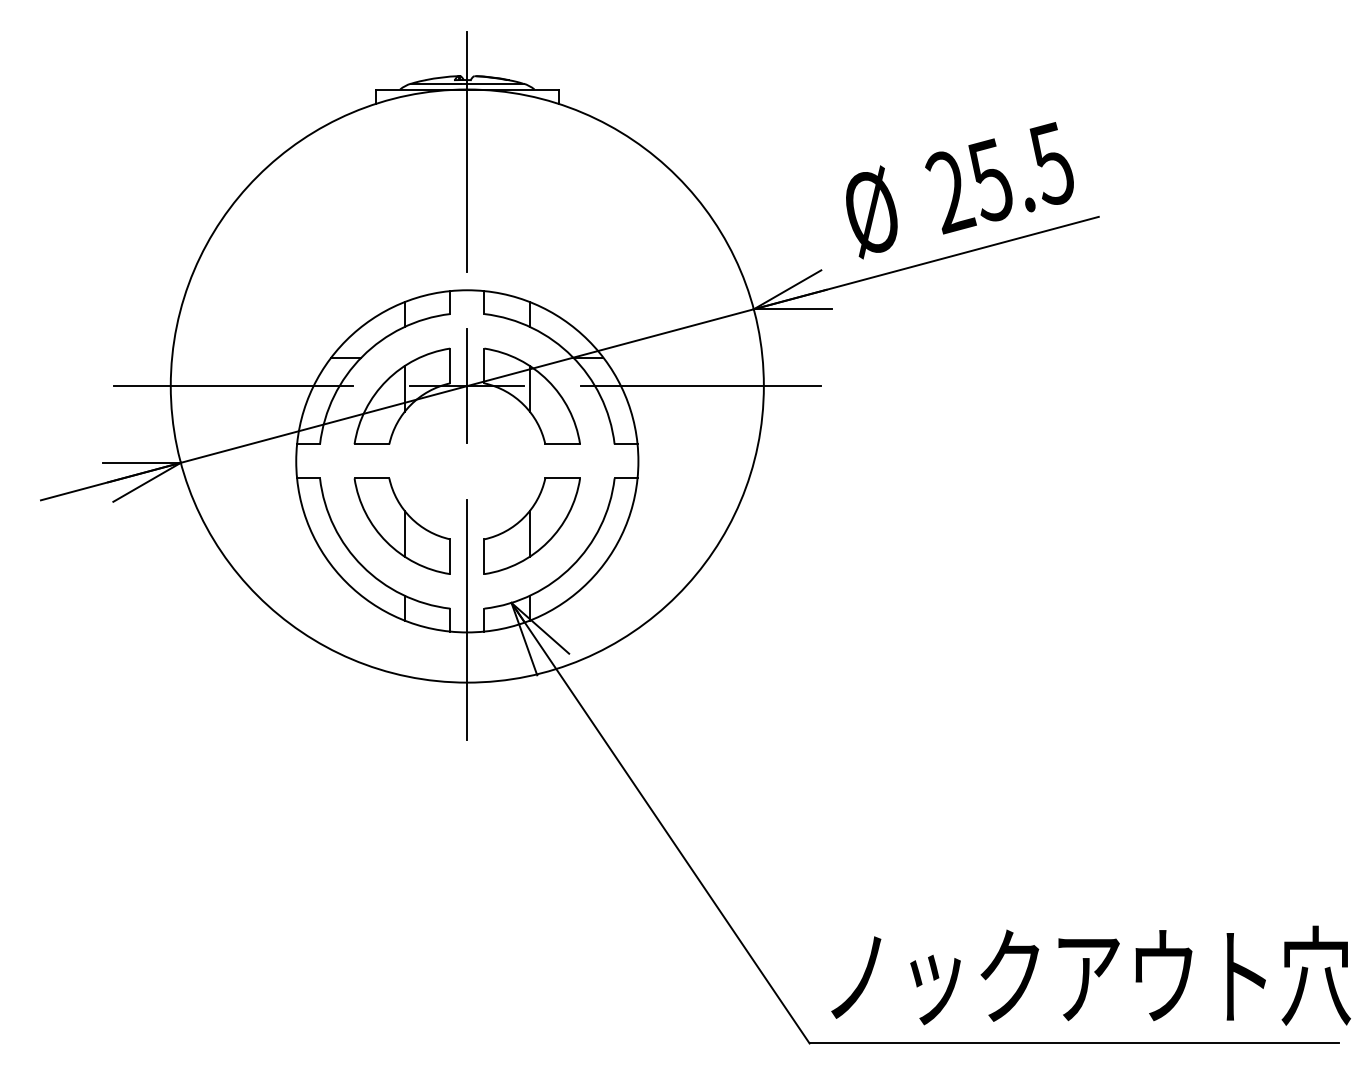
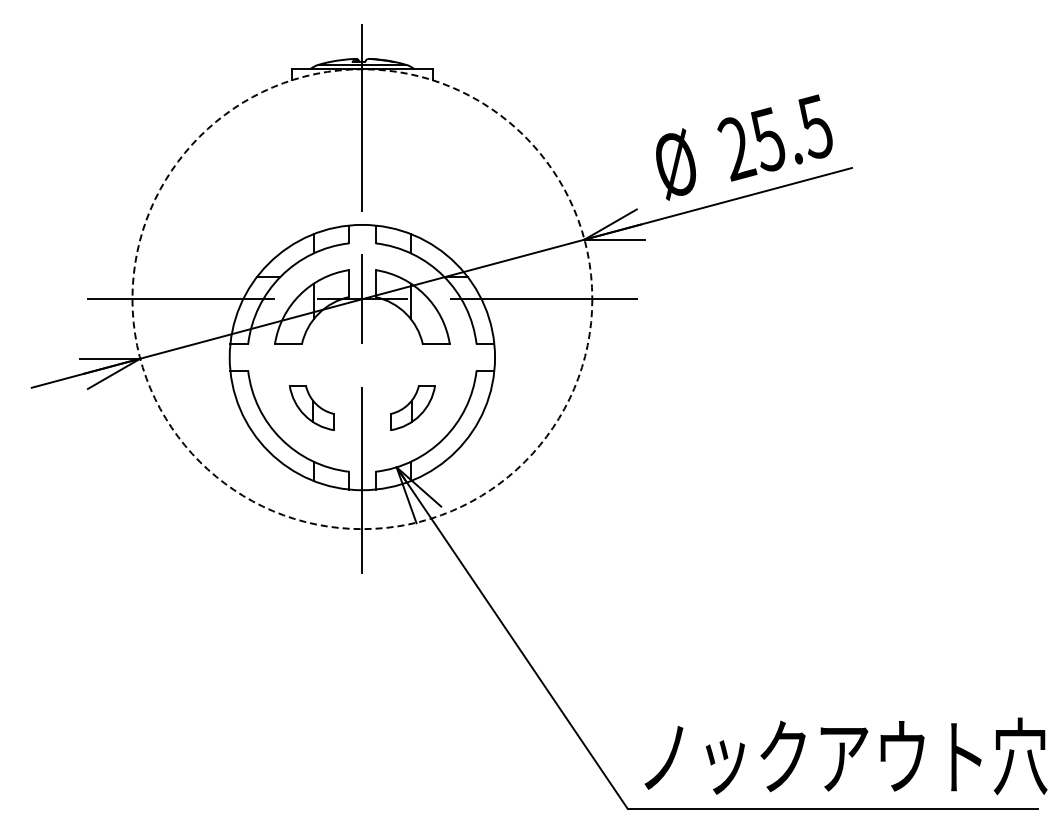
circle: (467, 386) -> (362, 299), solid -> dashed
part: (401, 525) -> (311, 407), size x0.6
part: (531, 525) -> (412, 407), size x0.6

